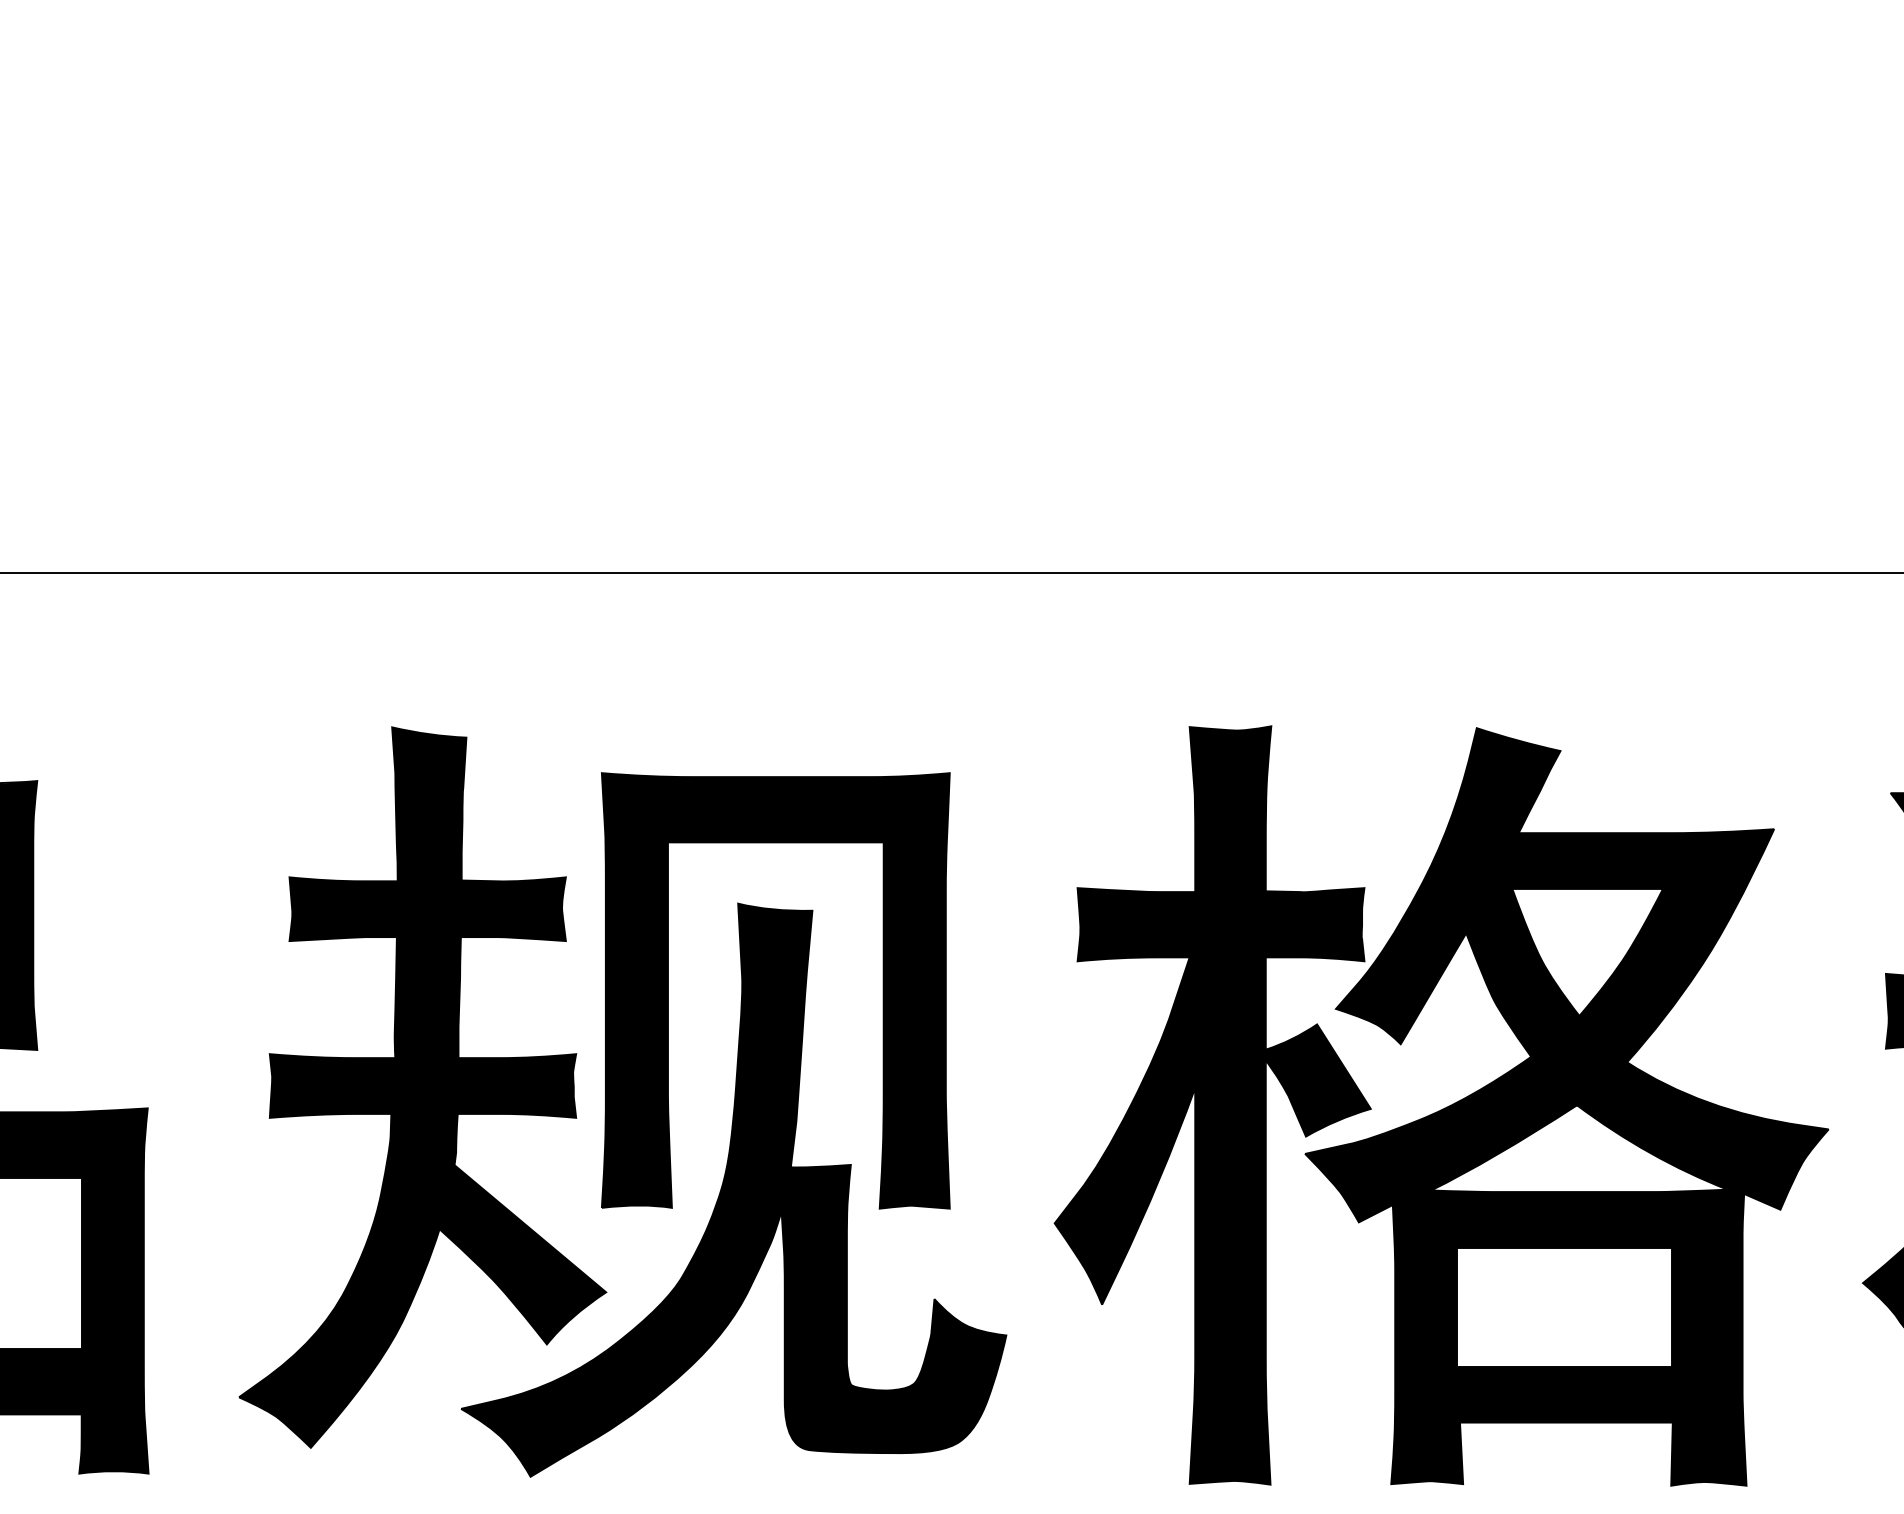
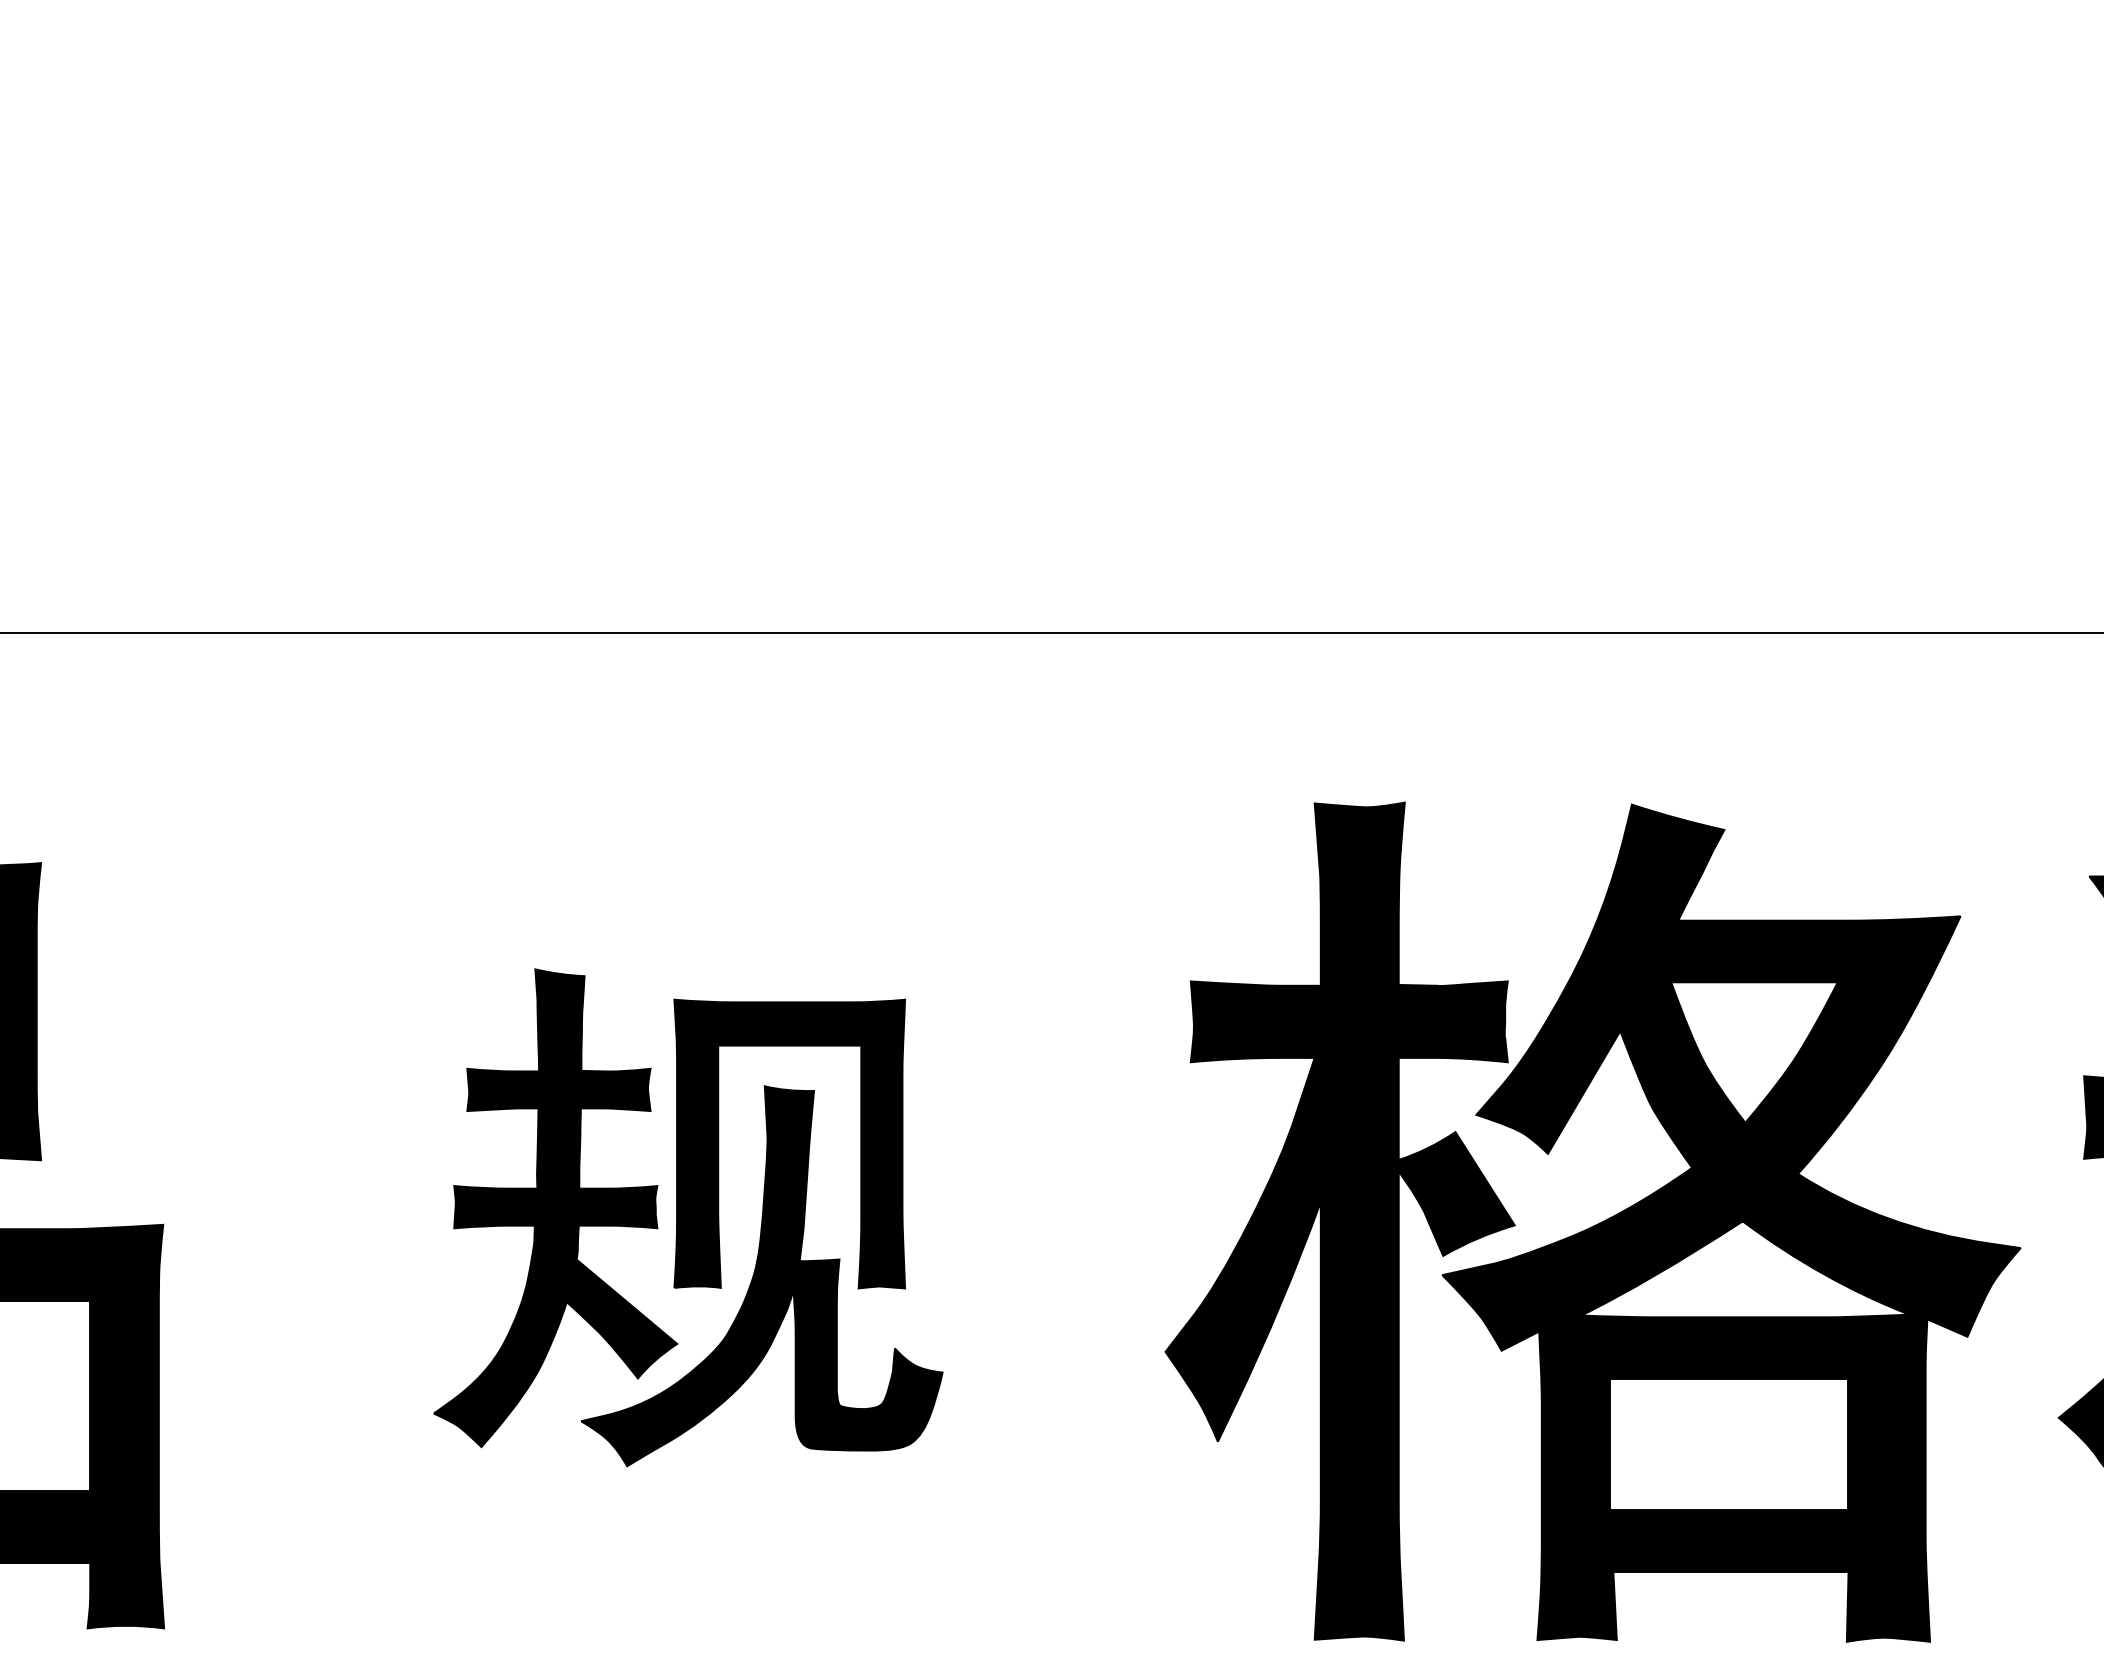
part: (622, 1101) -> (687, 1217), size x0.6

